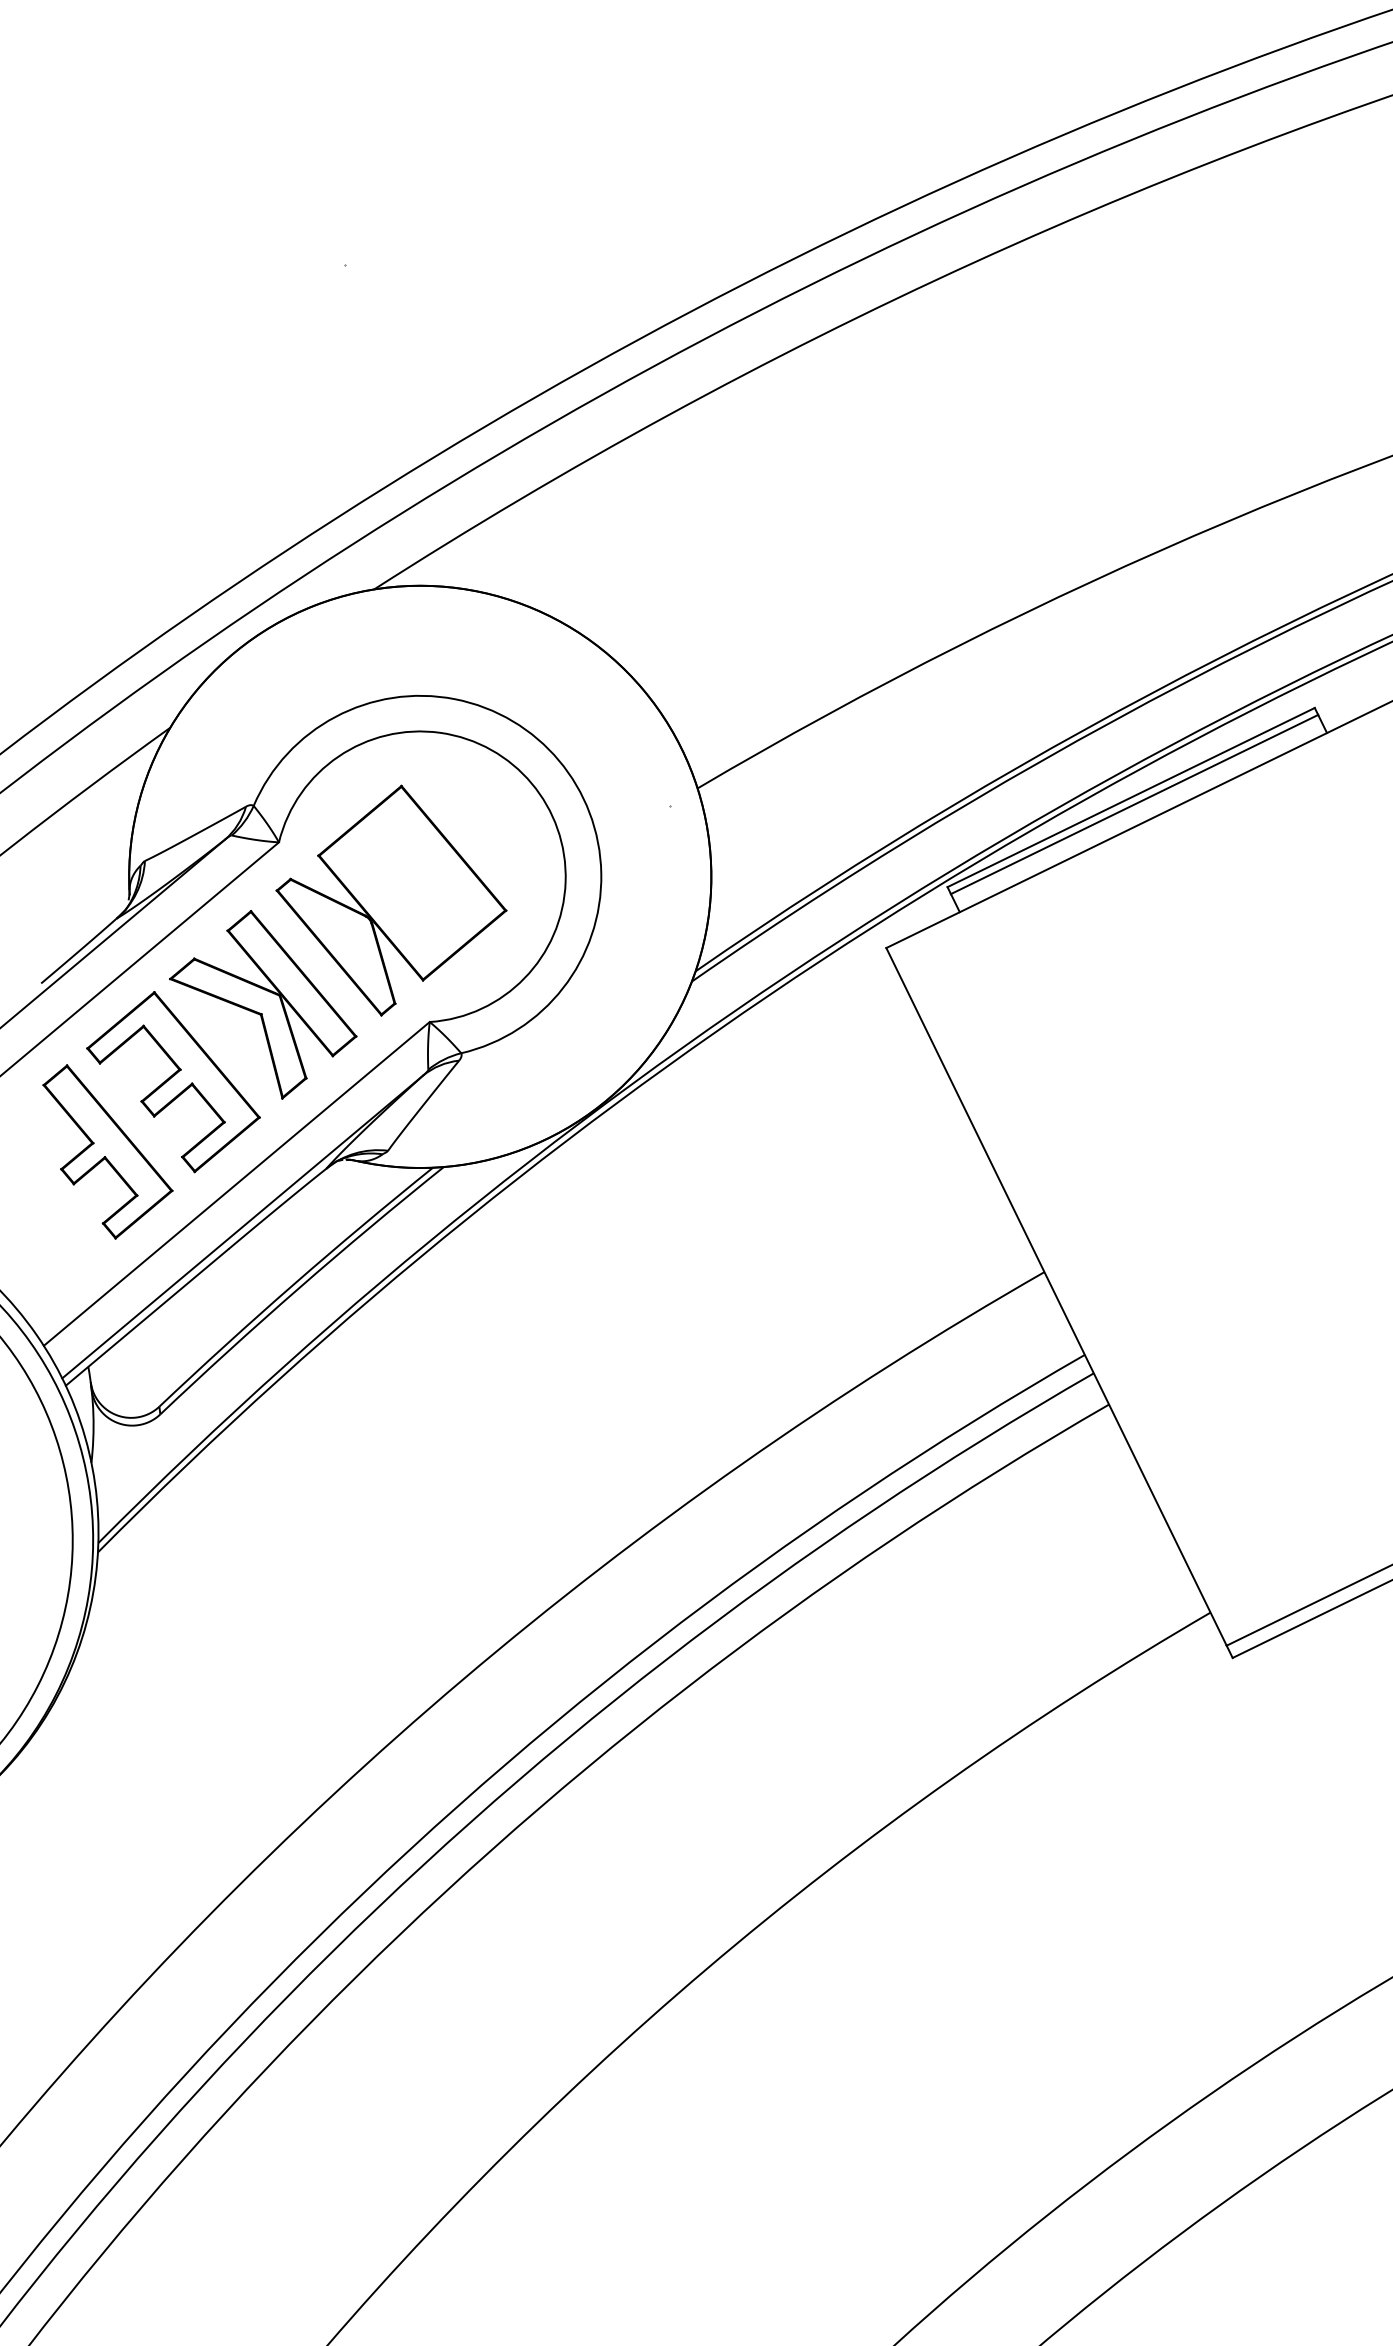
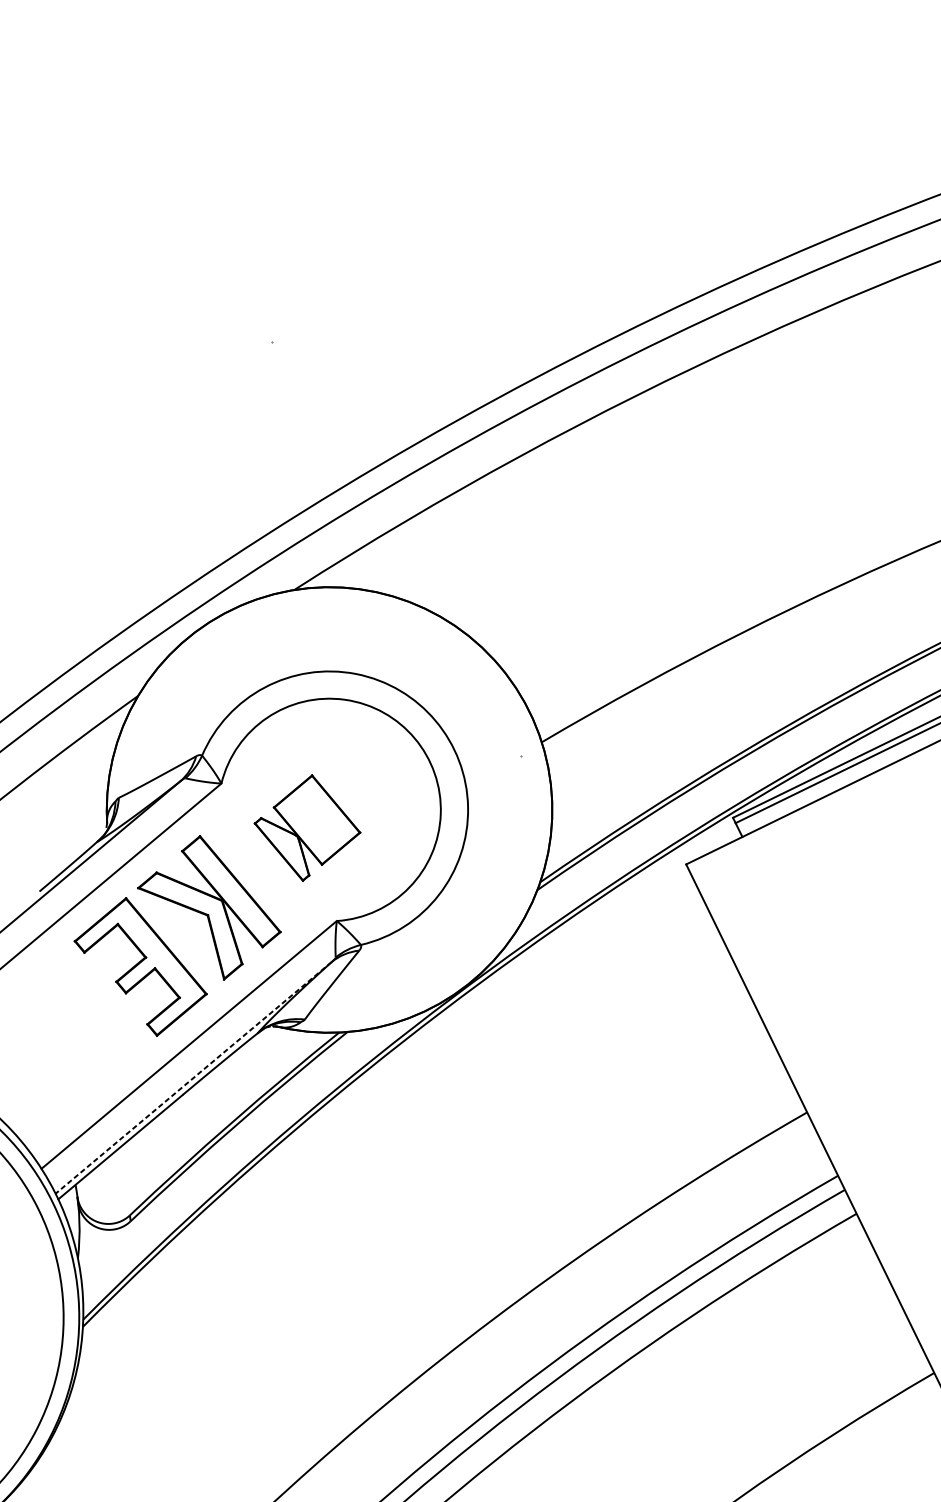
part: (391, 900) -> (307, 828), size x0.6
part: (107, 1151) -> (90, 1020), removed
line: (242, 1227) -> (193, 1078), solid -> dashed

